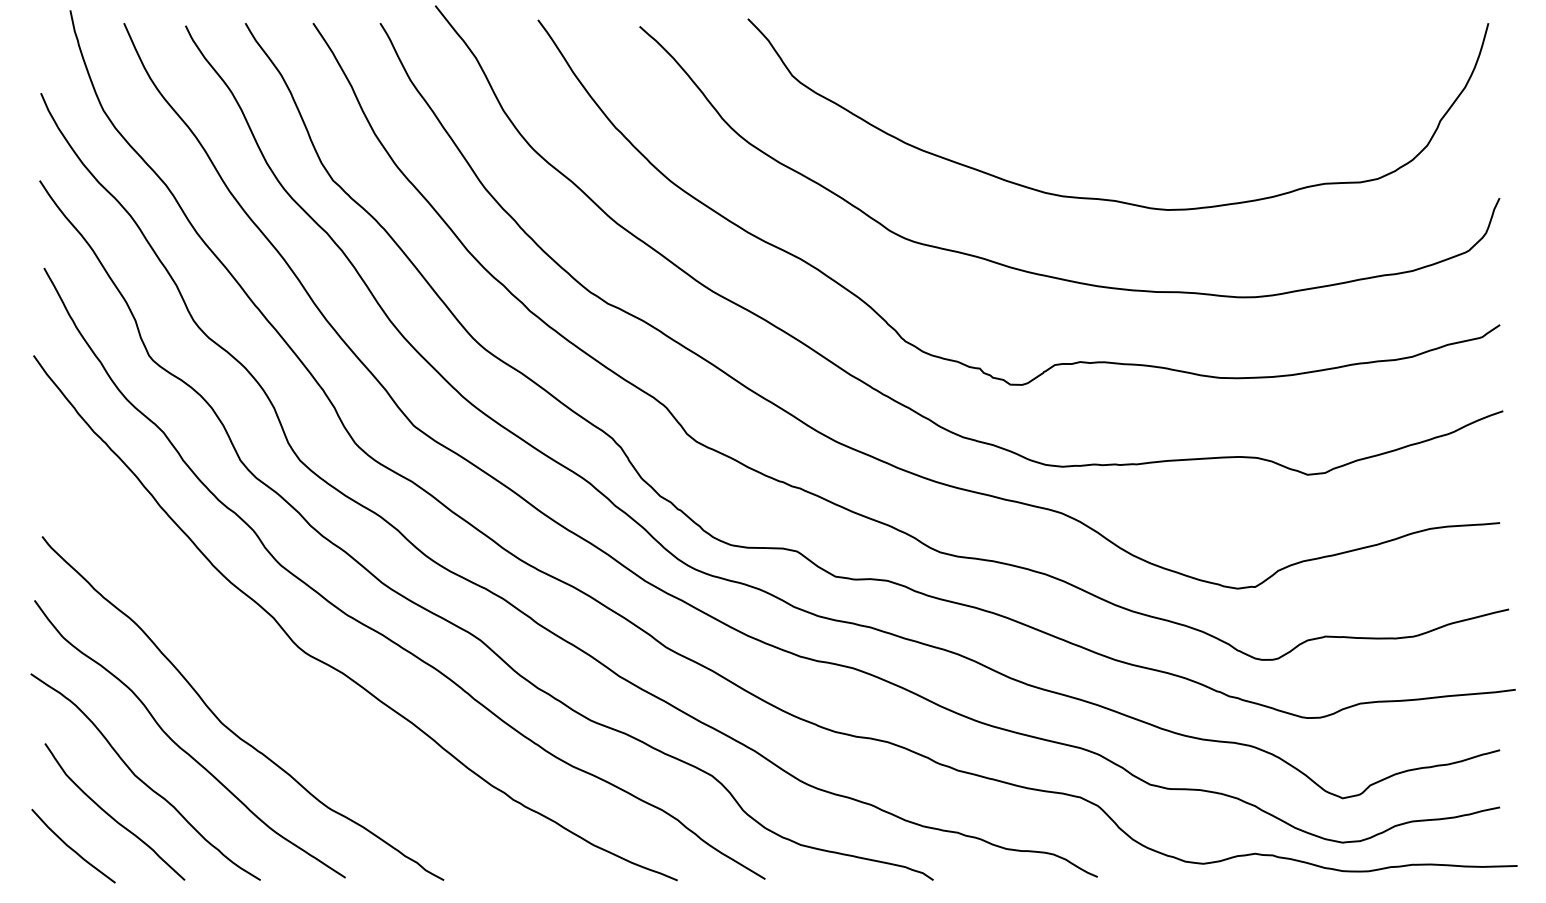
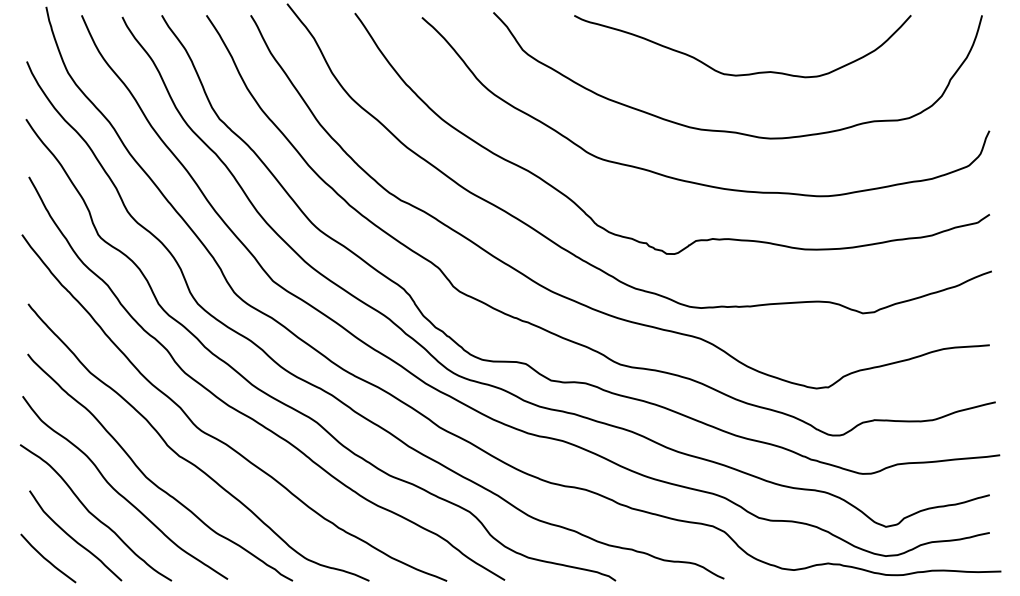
curve: (1131, 111) -> (746, 73), added
curve: (284, 696) -> (187, 459), added

